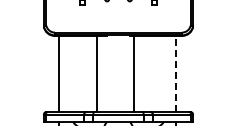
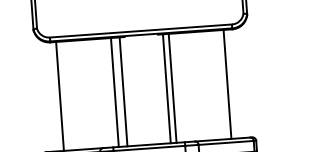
line: (103, 73) -> (123, 91), added
line: (137, 73) -> (172, 87), added
line: (176, 73) -> (228, 83), dashed -> solid

